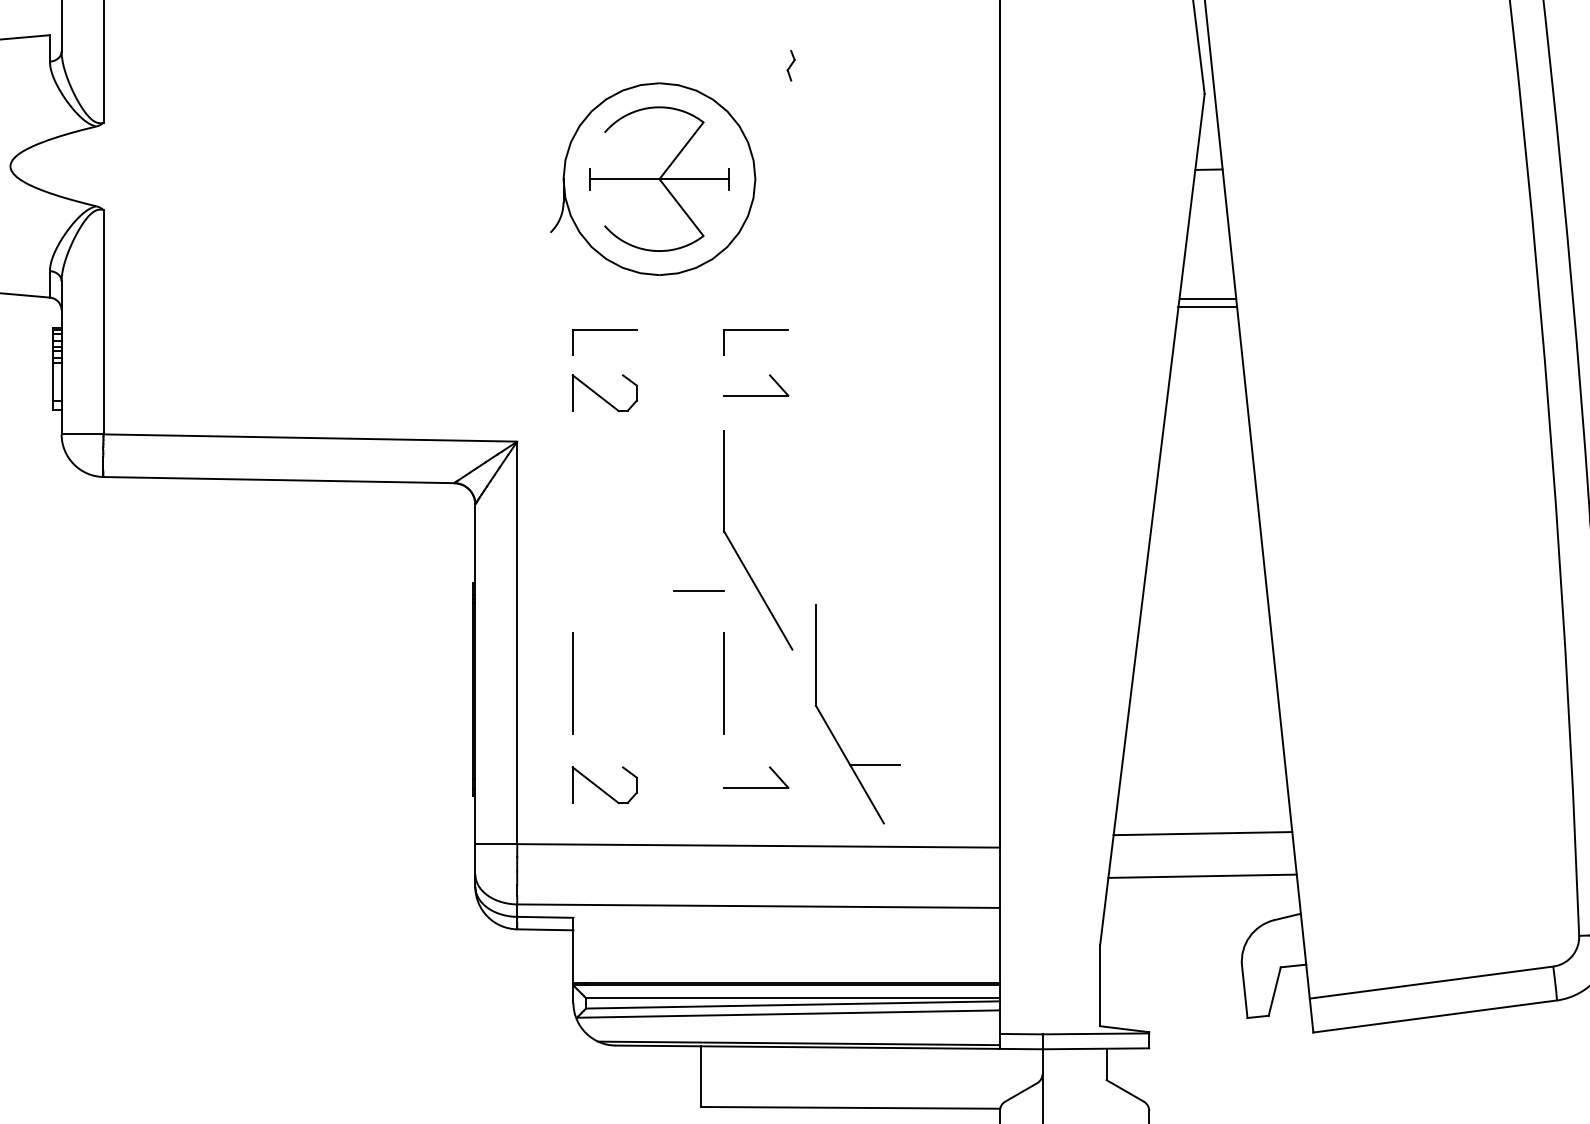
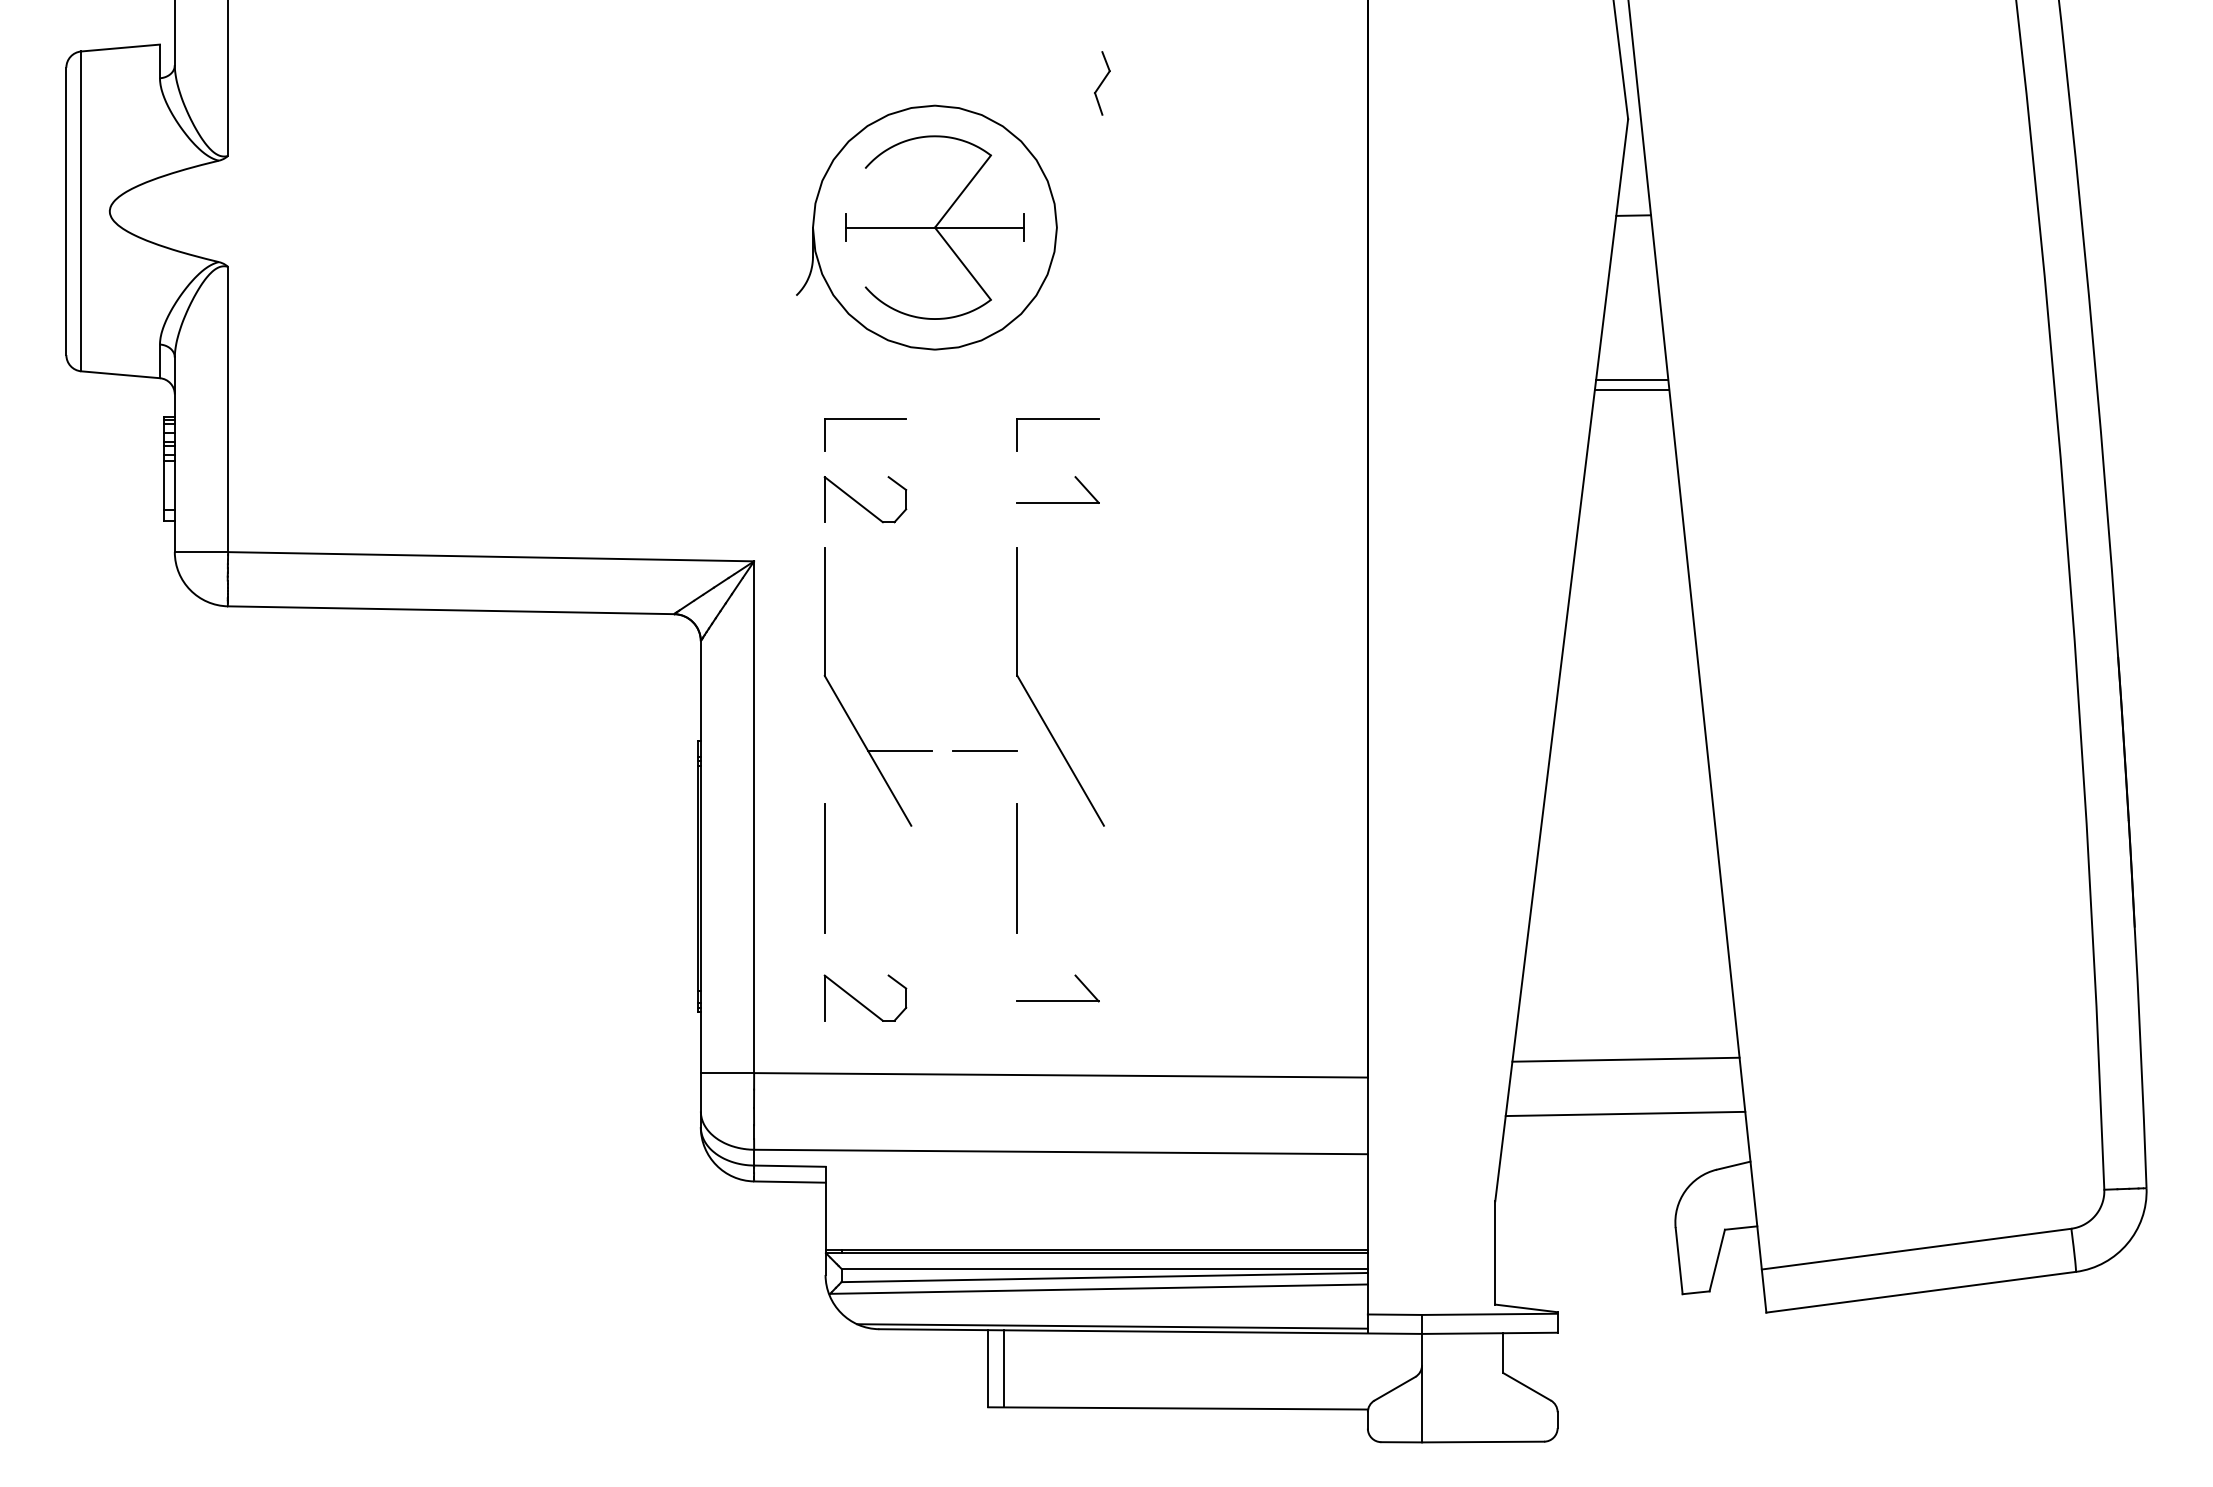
part: (791, 65) -> (1102, 83), size x1.67
part: (831, 730) -> (844, 707), moved
line: (714, 1076) -> (1004, 1368), added

